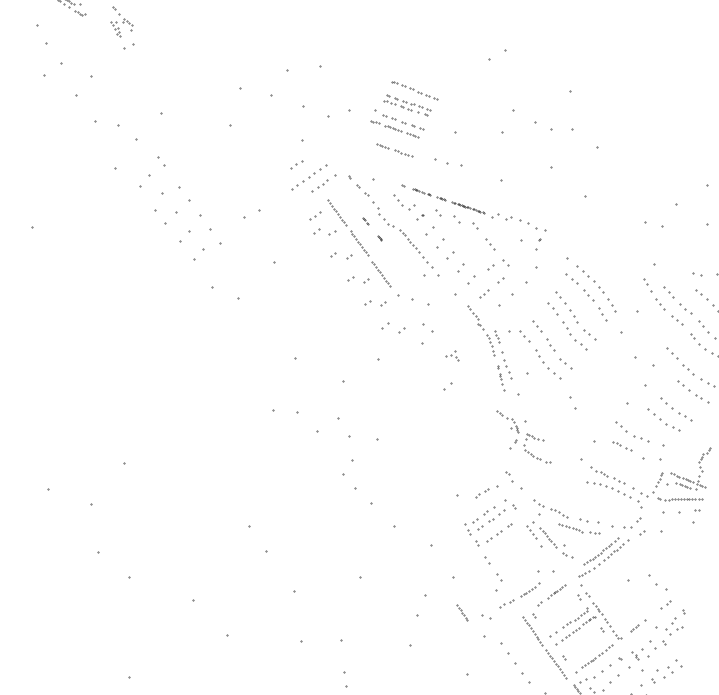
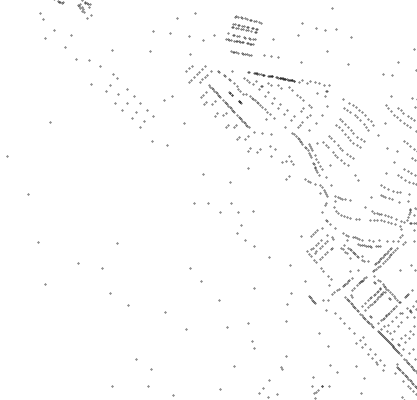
part: (42, 34) -> (41, 16), size x0.62
part: (451, 355) -> (287, 160), size x1.67
part: (523, 436) -> (332, 199), size x1.67

